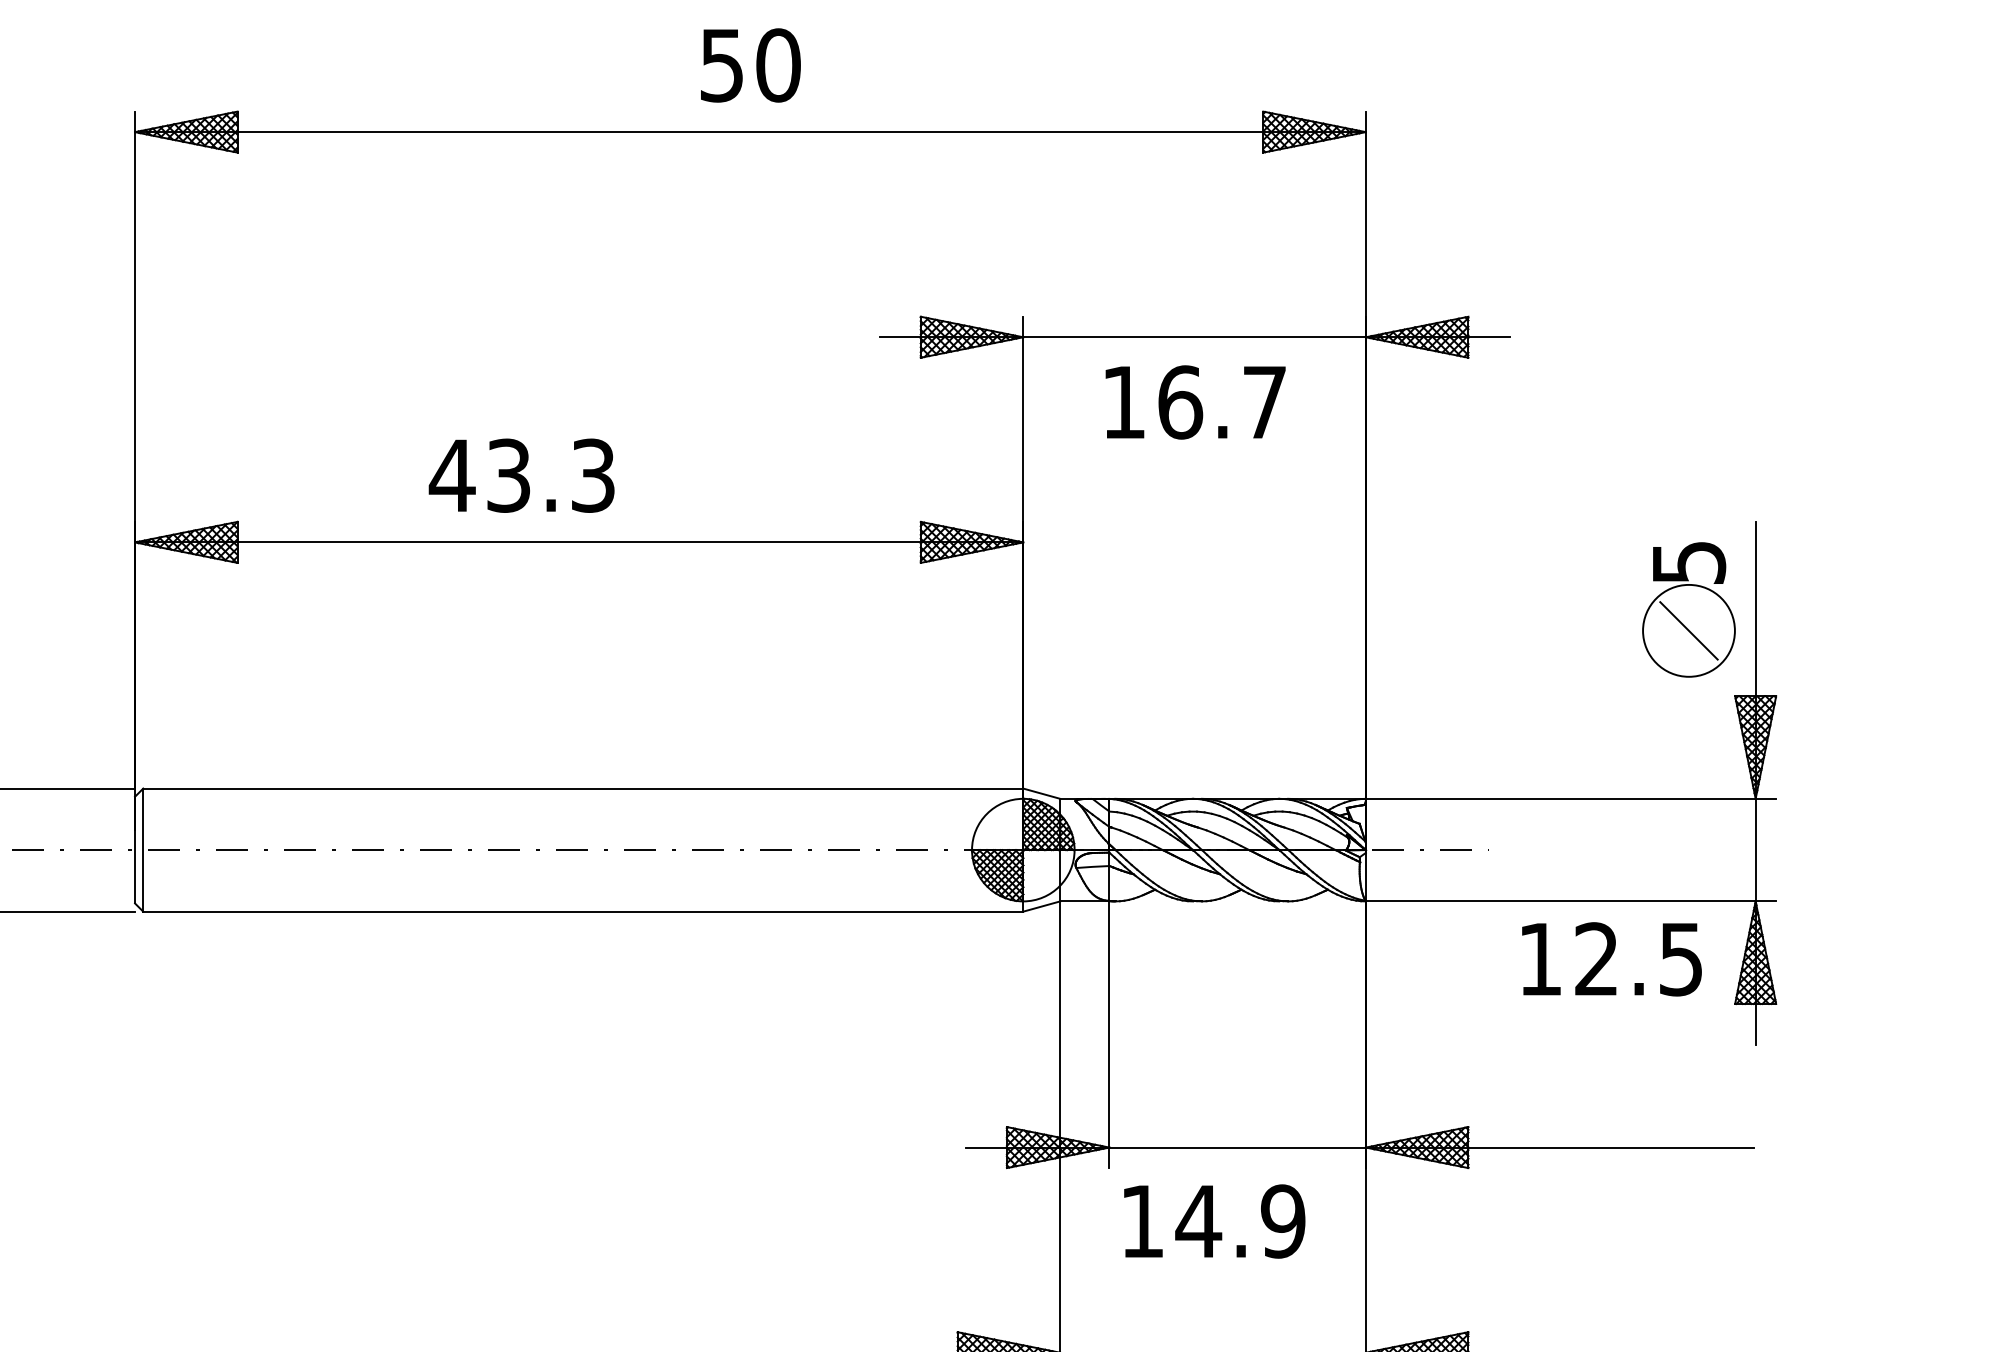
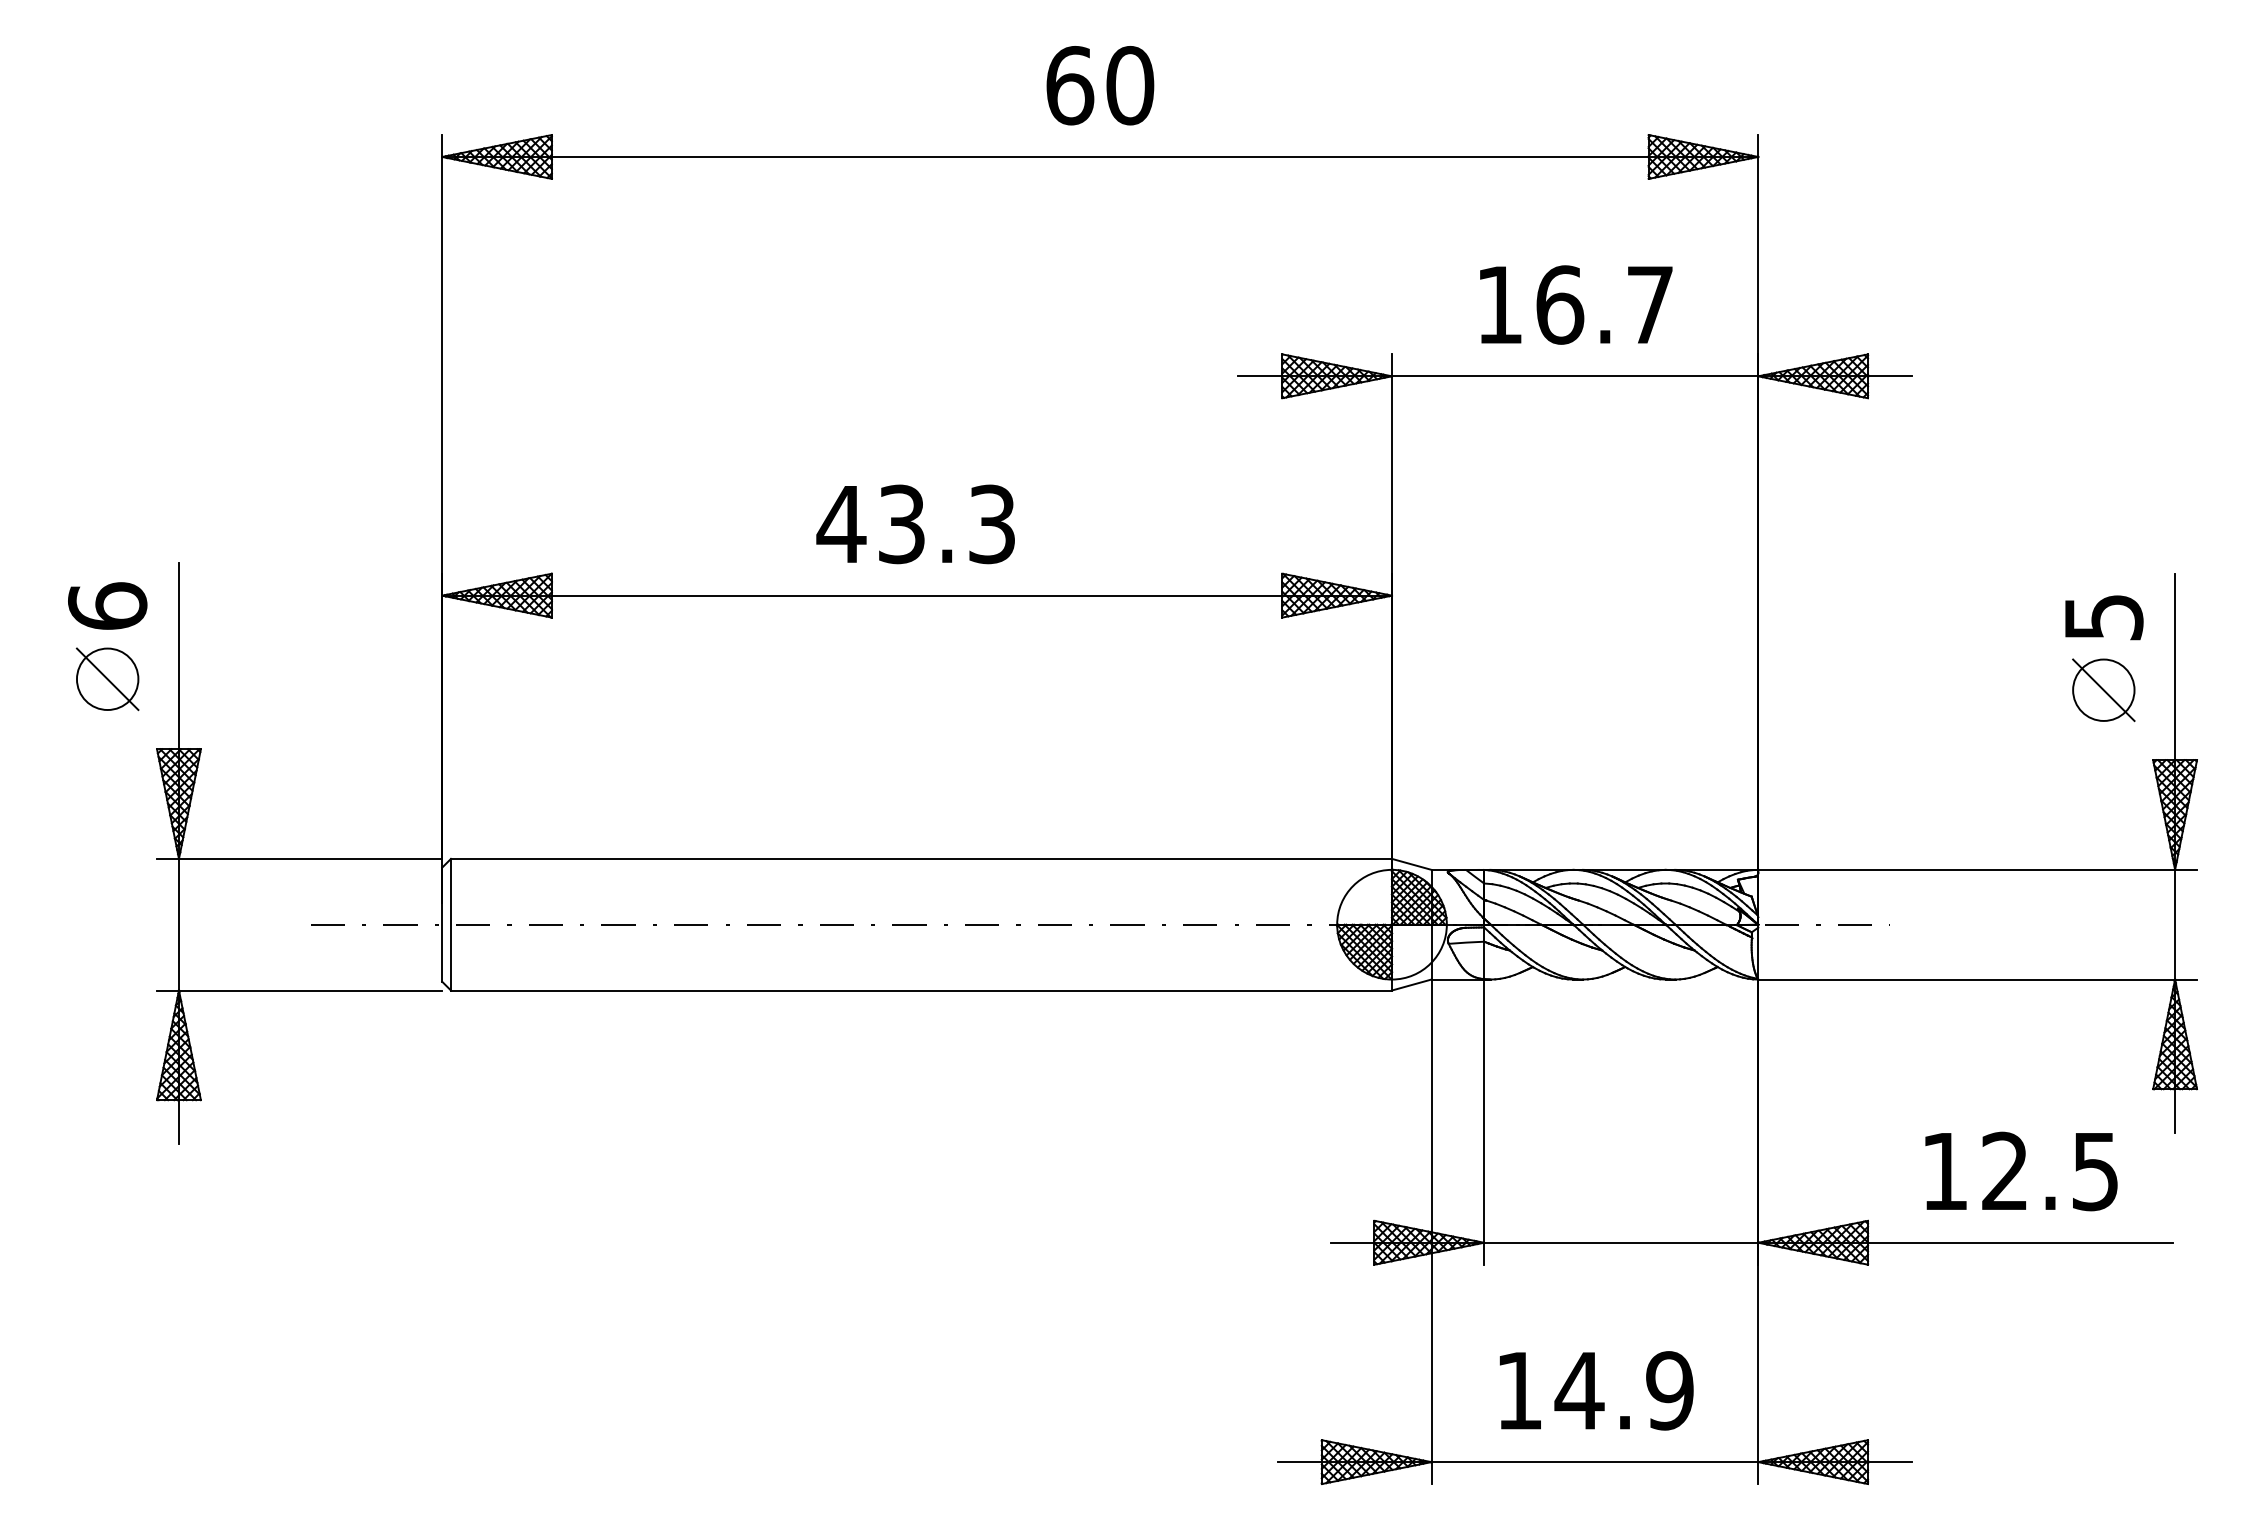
text: (722, 65) -> (1070, 85), 50 -> 60
text: (1195, 401) -> (1576, 304), moved
text: (521, 475) -> (915, 524), moved
circle: (1688, 630) -> (2103, 689), size x0.62
text: (1612, 959) -> (2021, 1171), moved
text: (1214, 1221) -> (1596, 1390), moved

